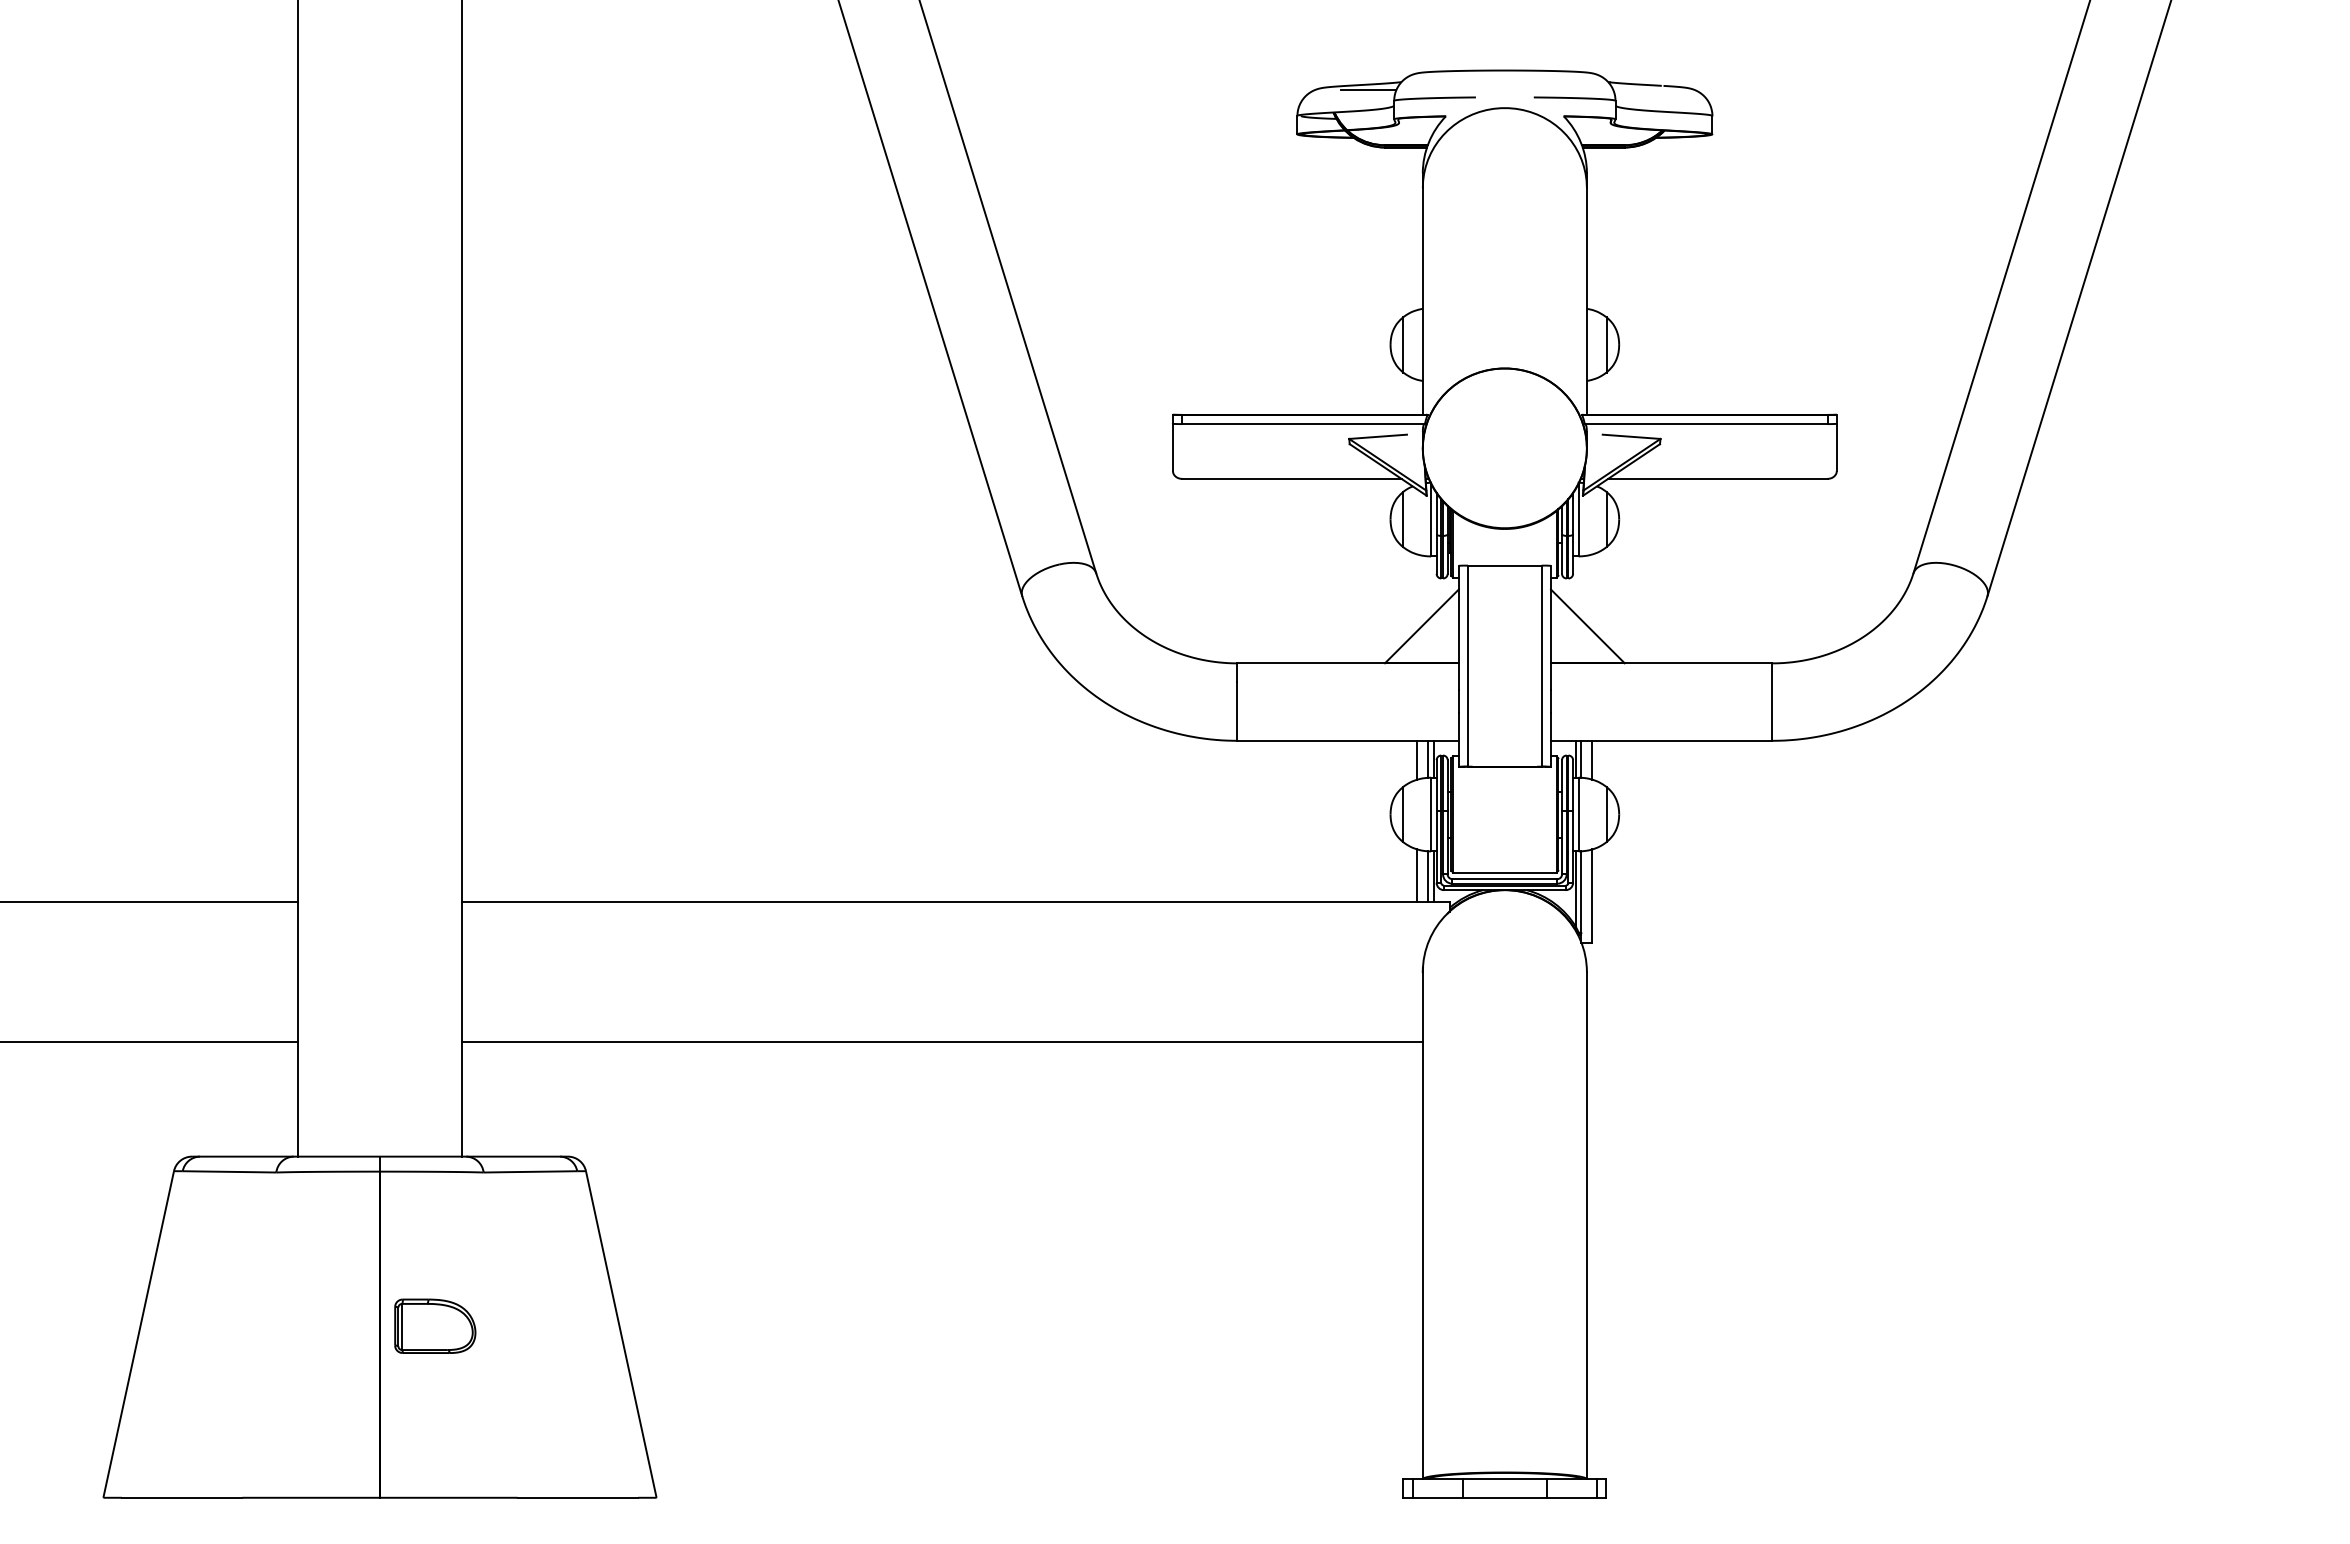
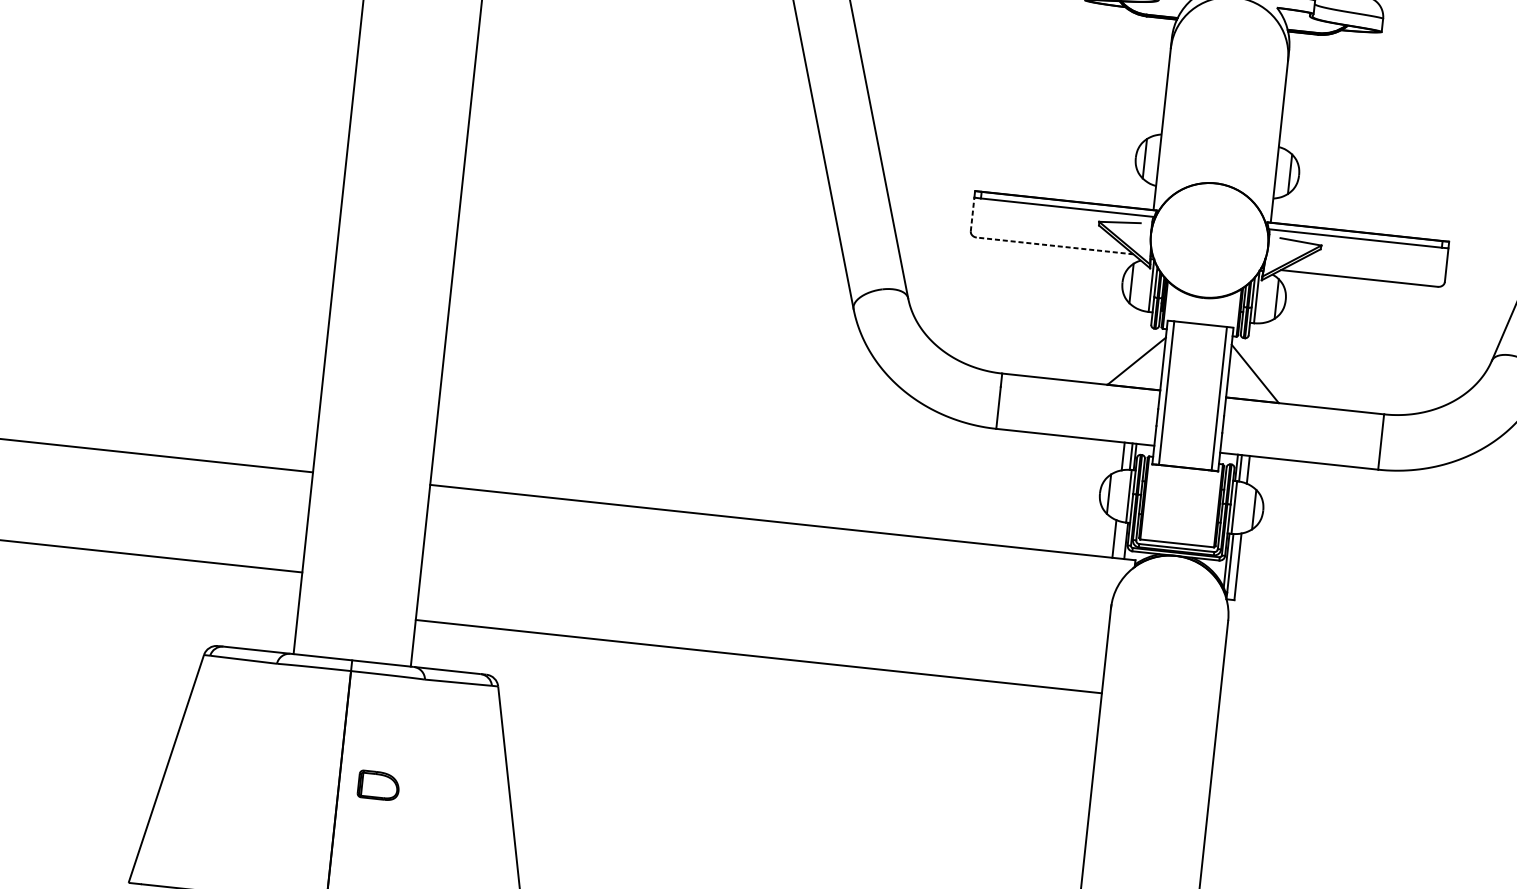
line: (1172, 447) -> (972, 214), solid -> dashed
line: (1291, 478) -> (1054, 245), solid -> dashed
line: (1428, 876) -> (1122, 540), removed
line: (942, 1042) -> (758, 656), moved
part: (435, 1325) -> (378, 785), size x0.7

